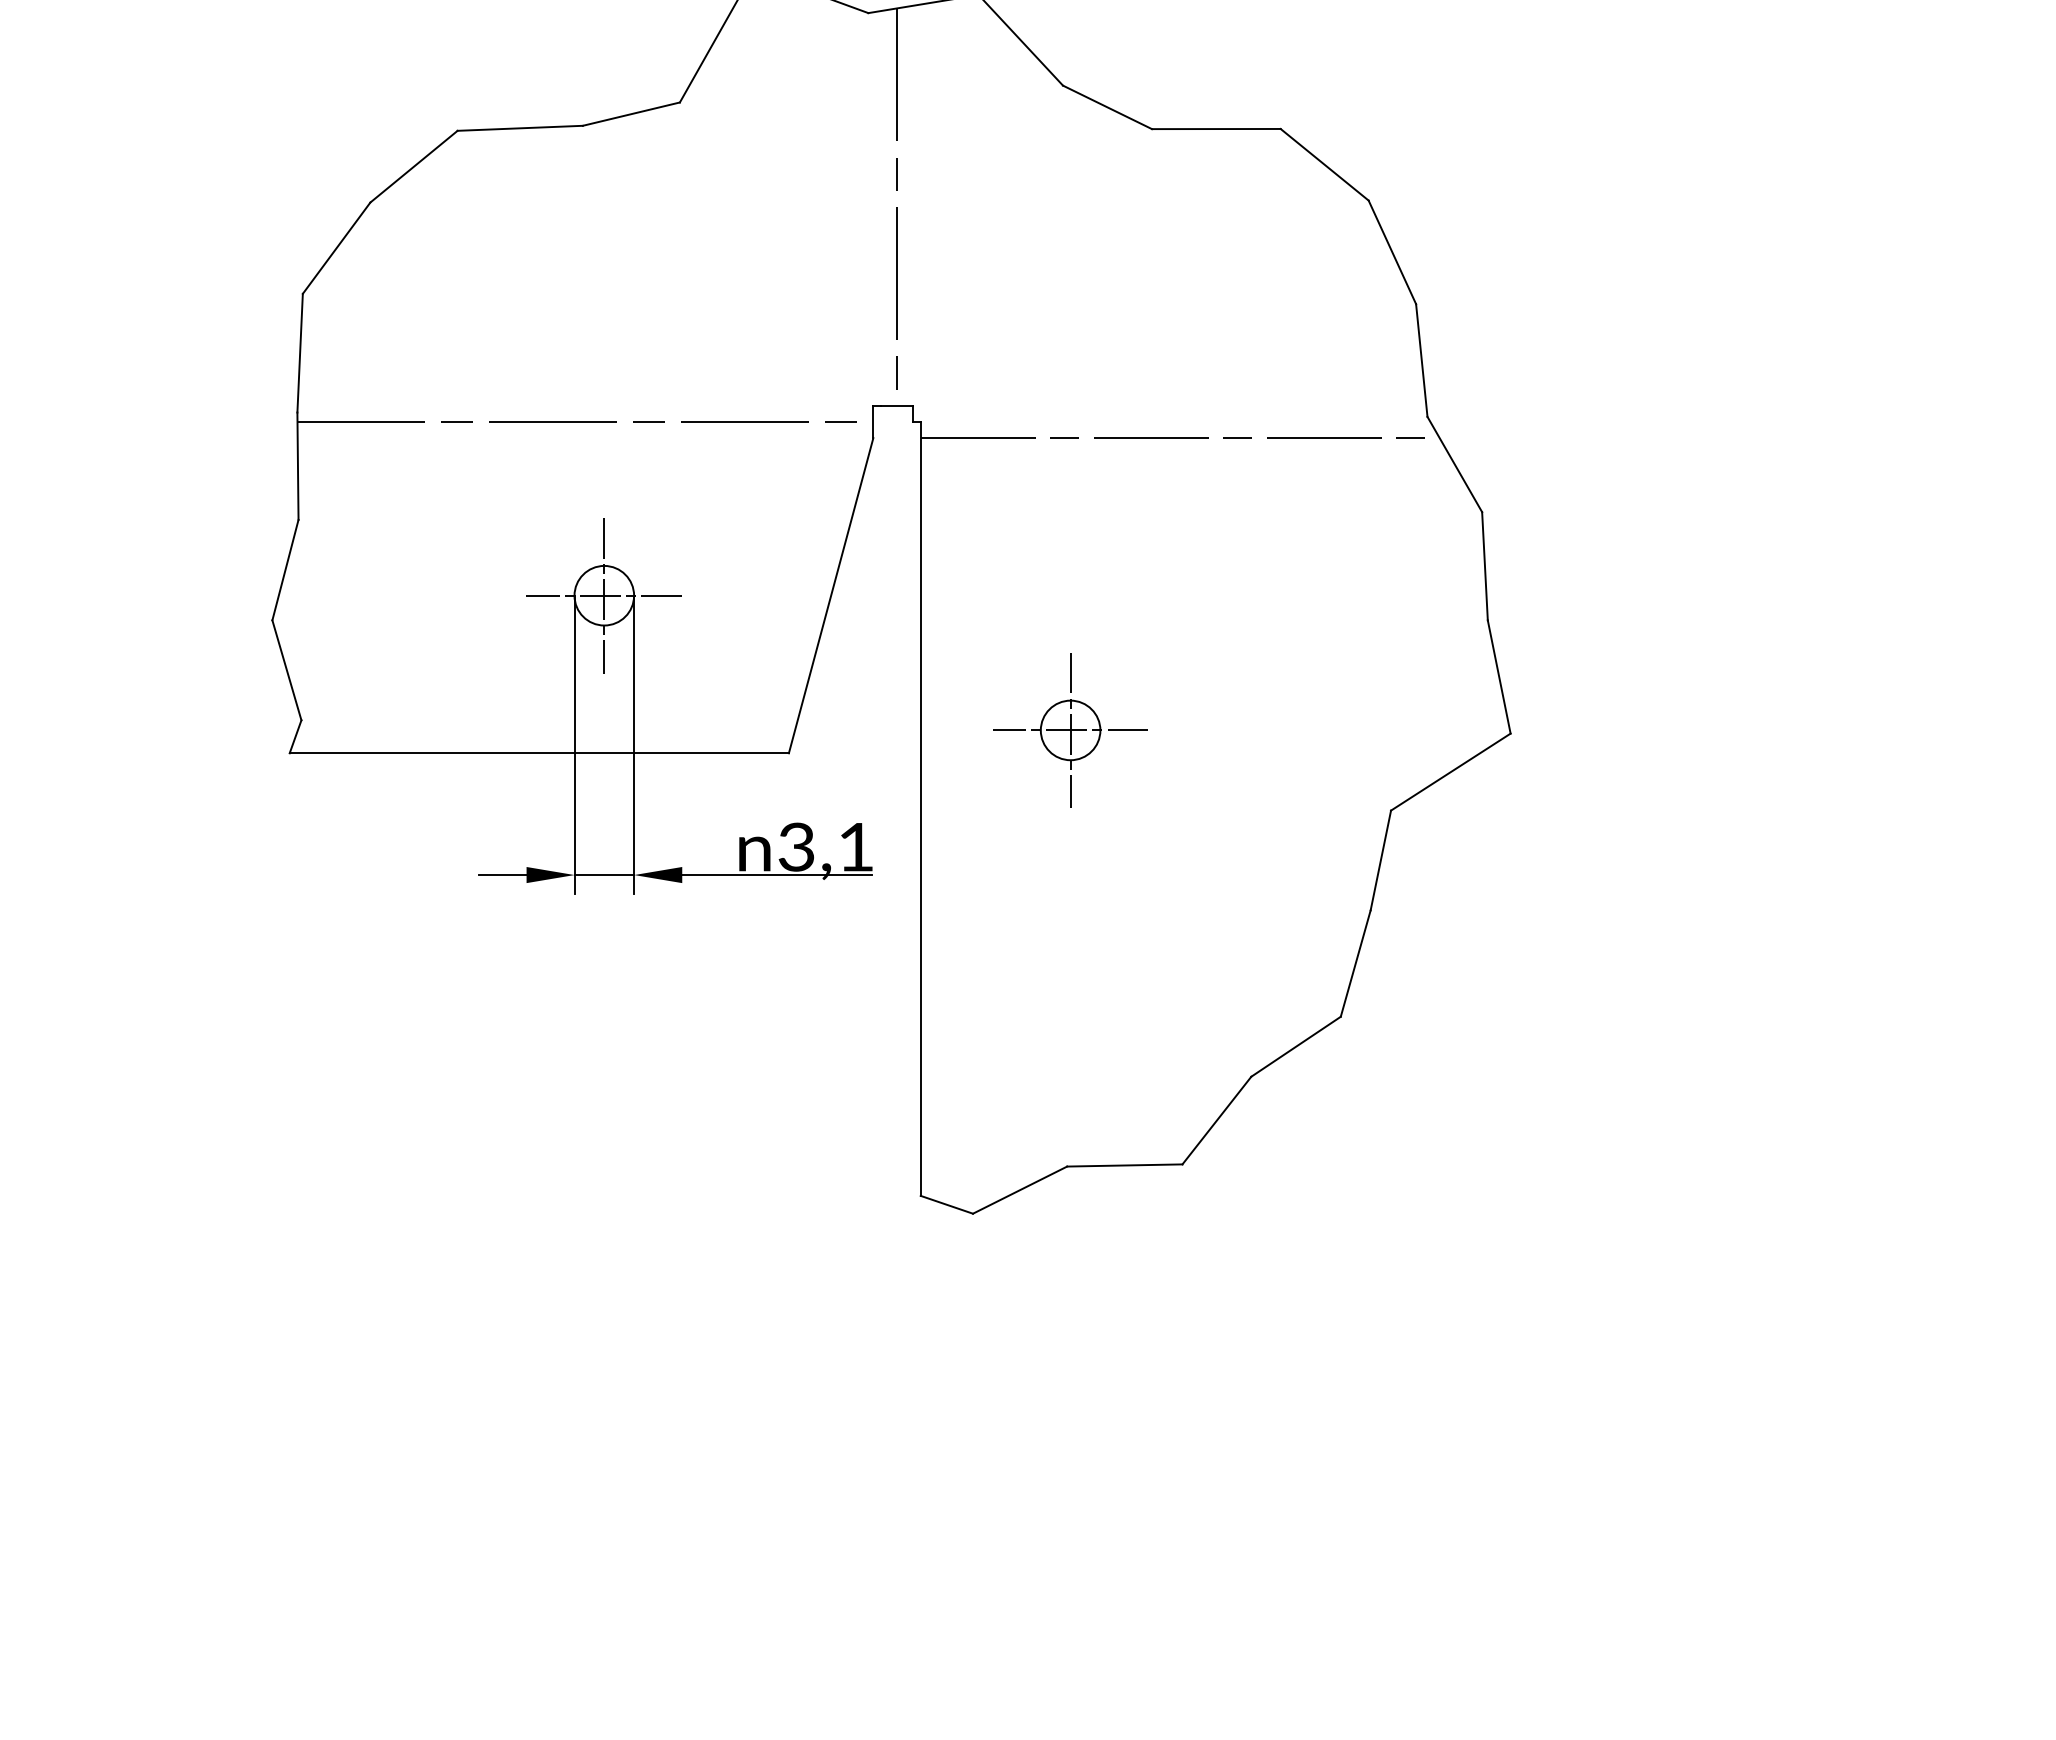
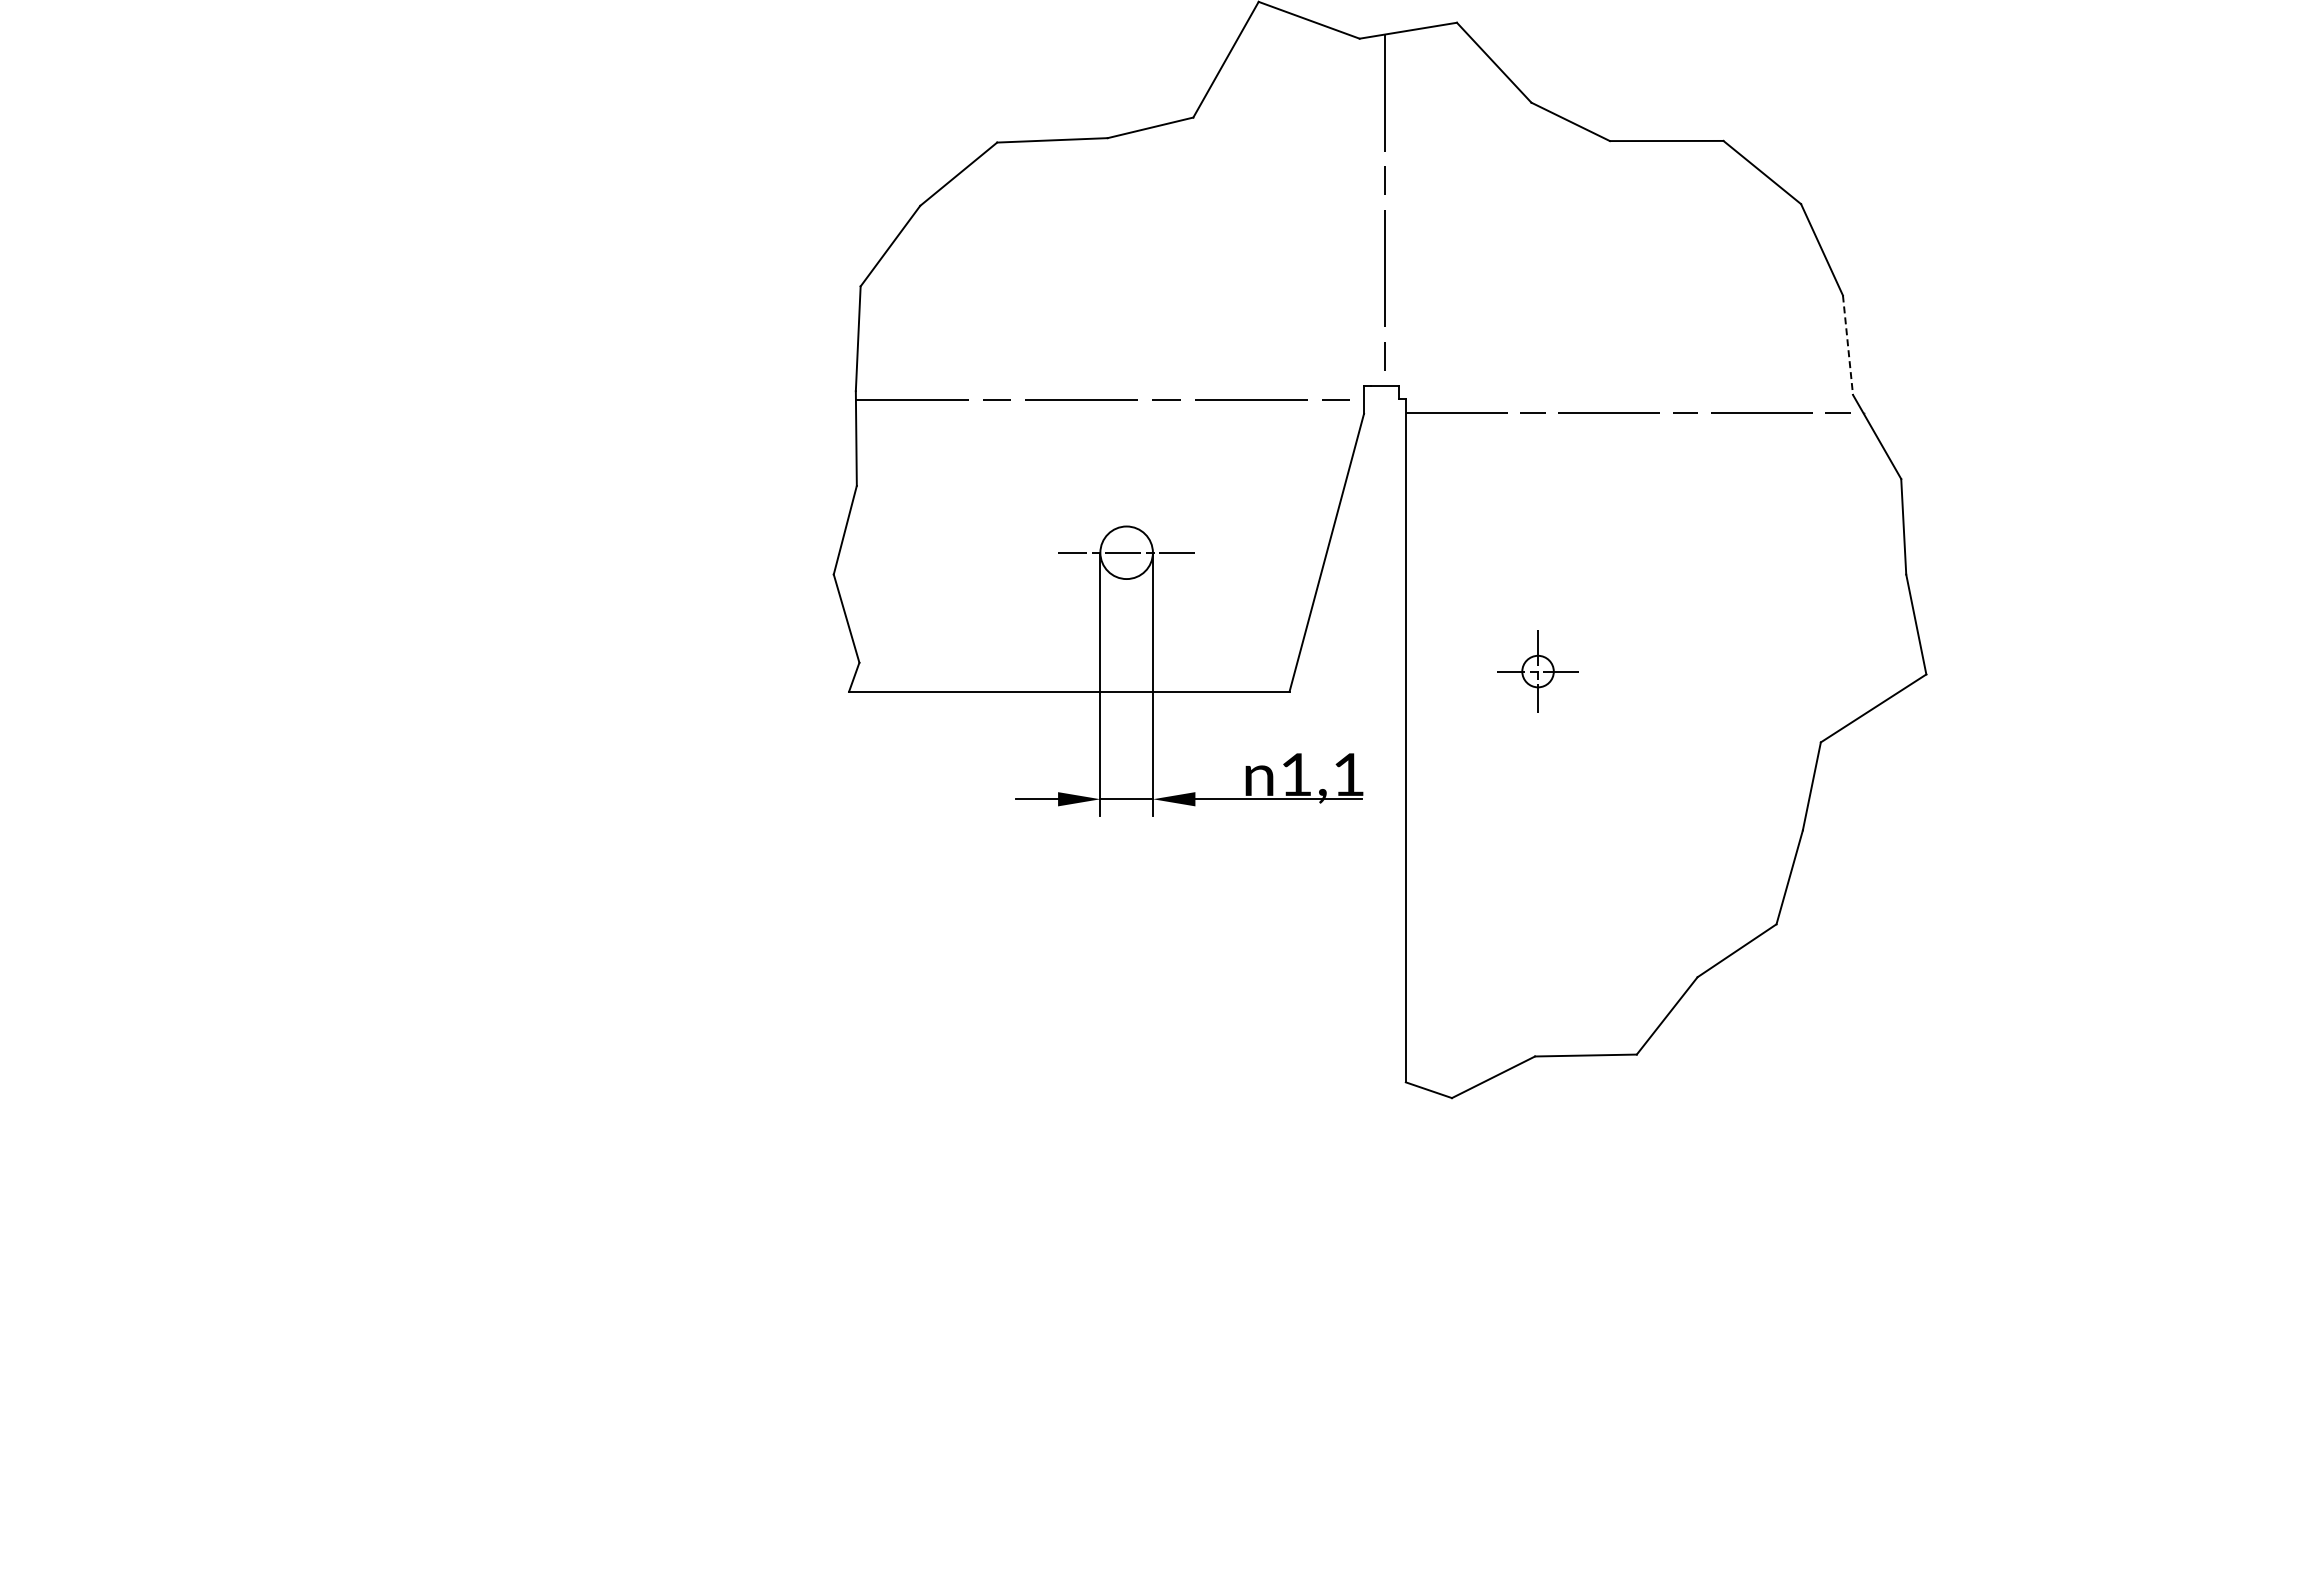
line: (1421, 360) -> (1847, 345), solid -> dashed
line: (604, 595) -> (1126, 552), removed
part: (1069, 730) -> (1537, 671), size x0.6
text: (795, 846) -> (1295, 774), 3,1 -> 1,1

